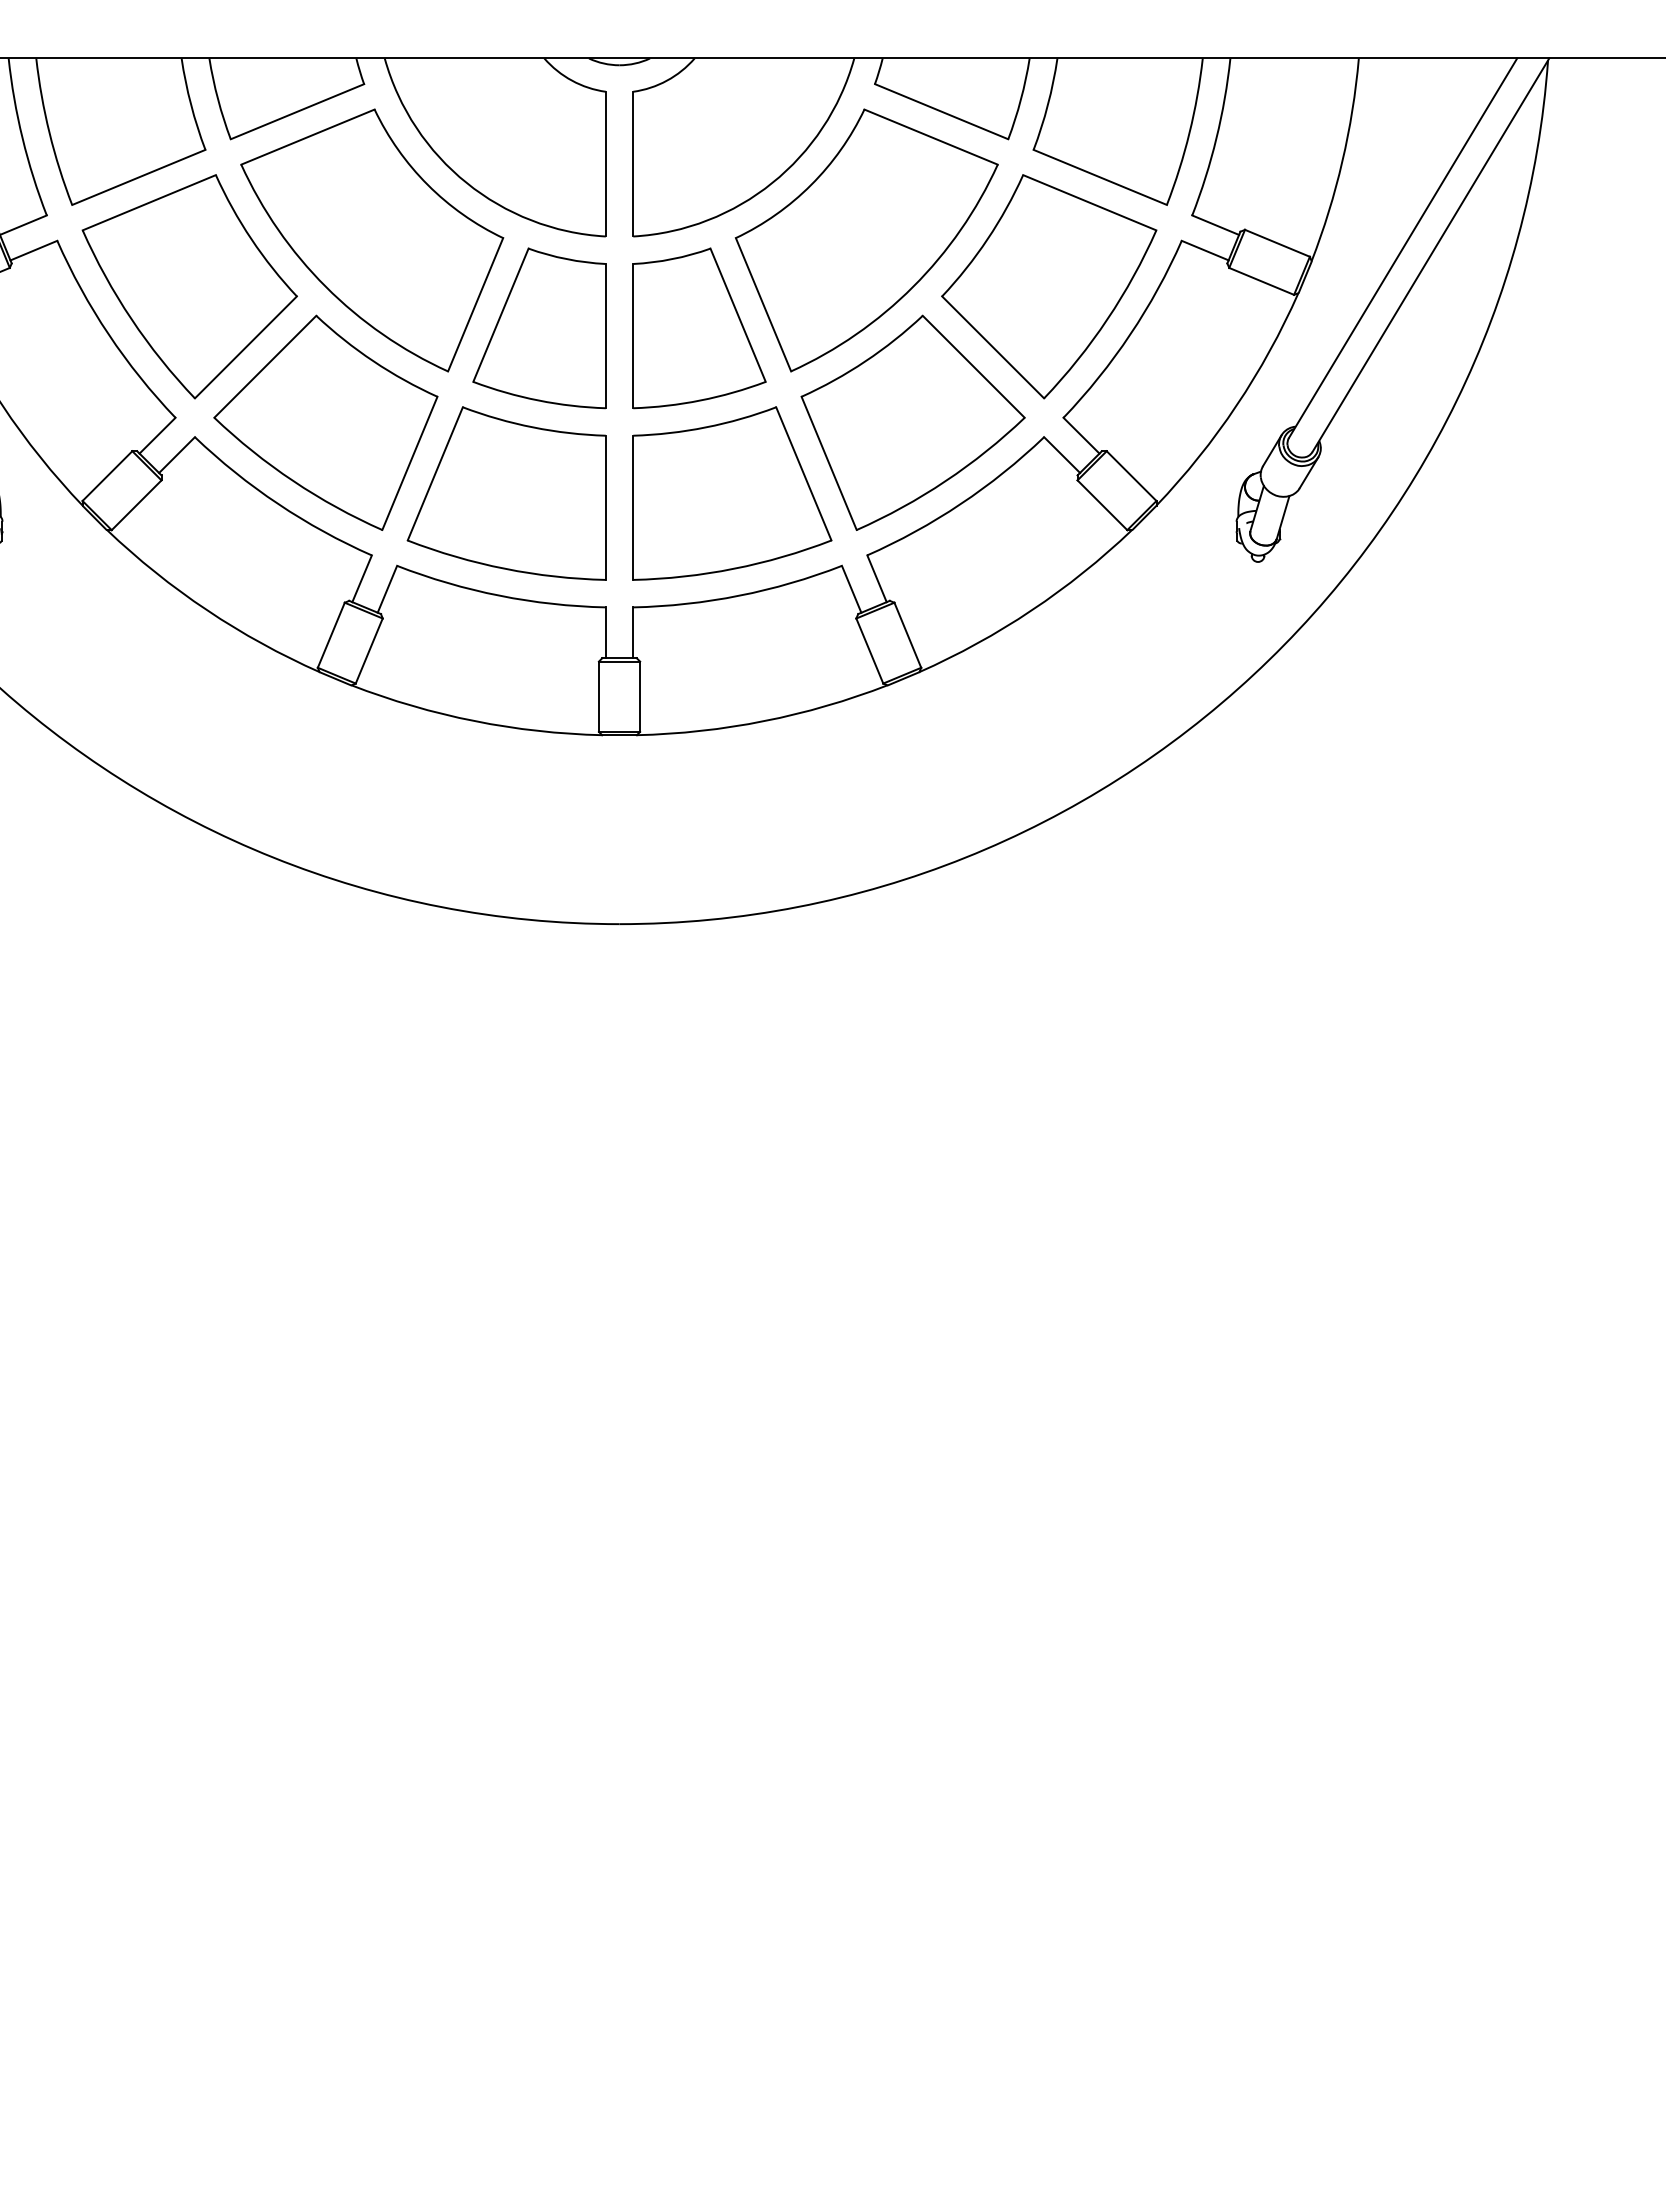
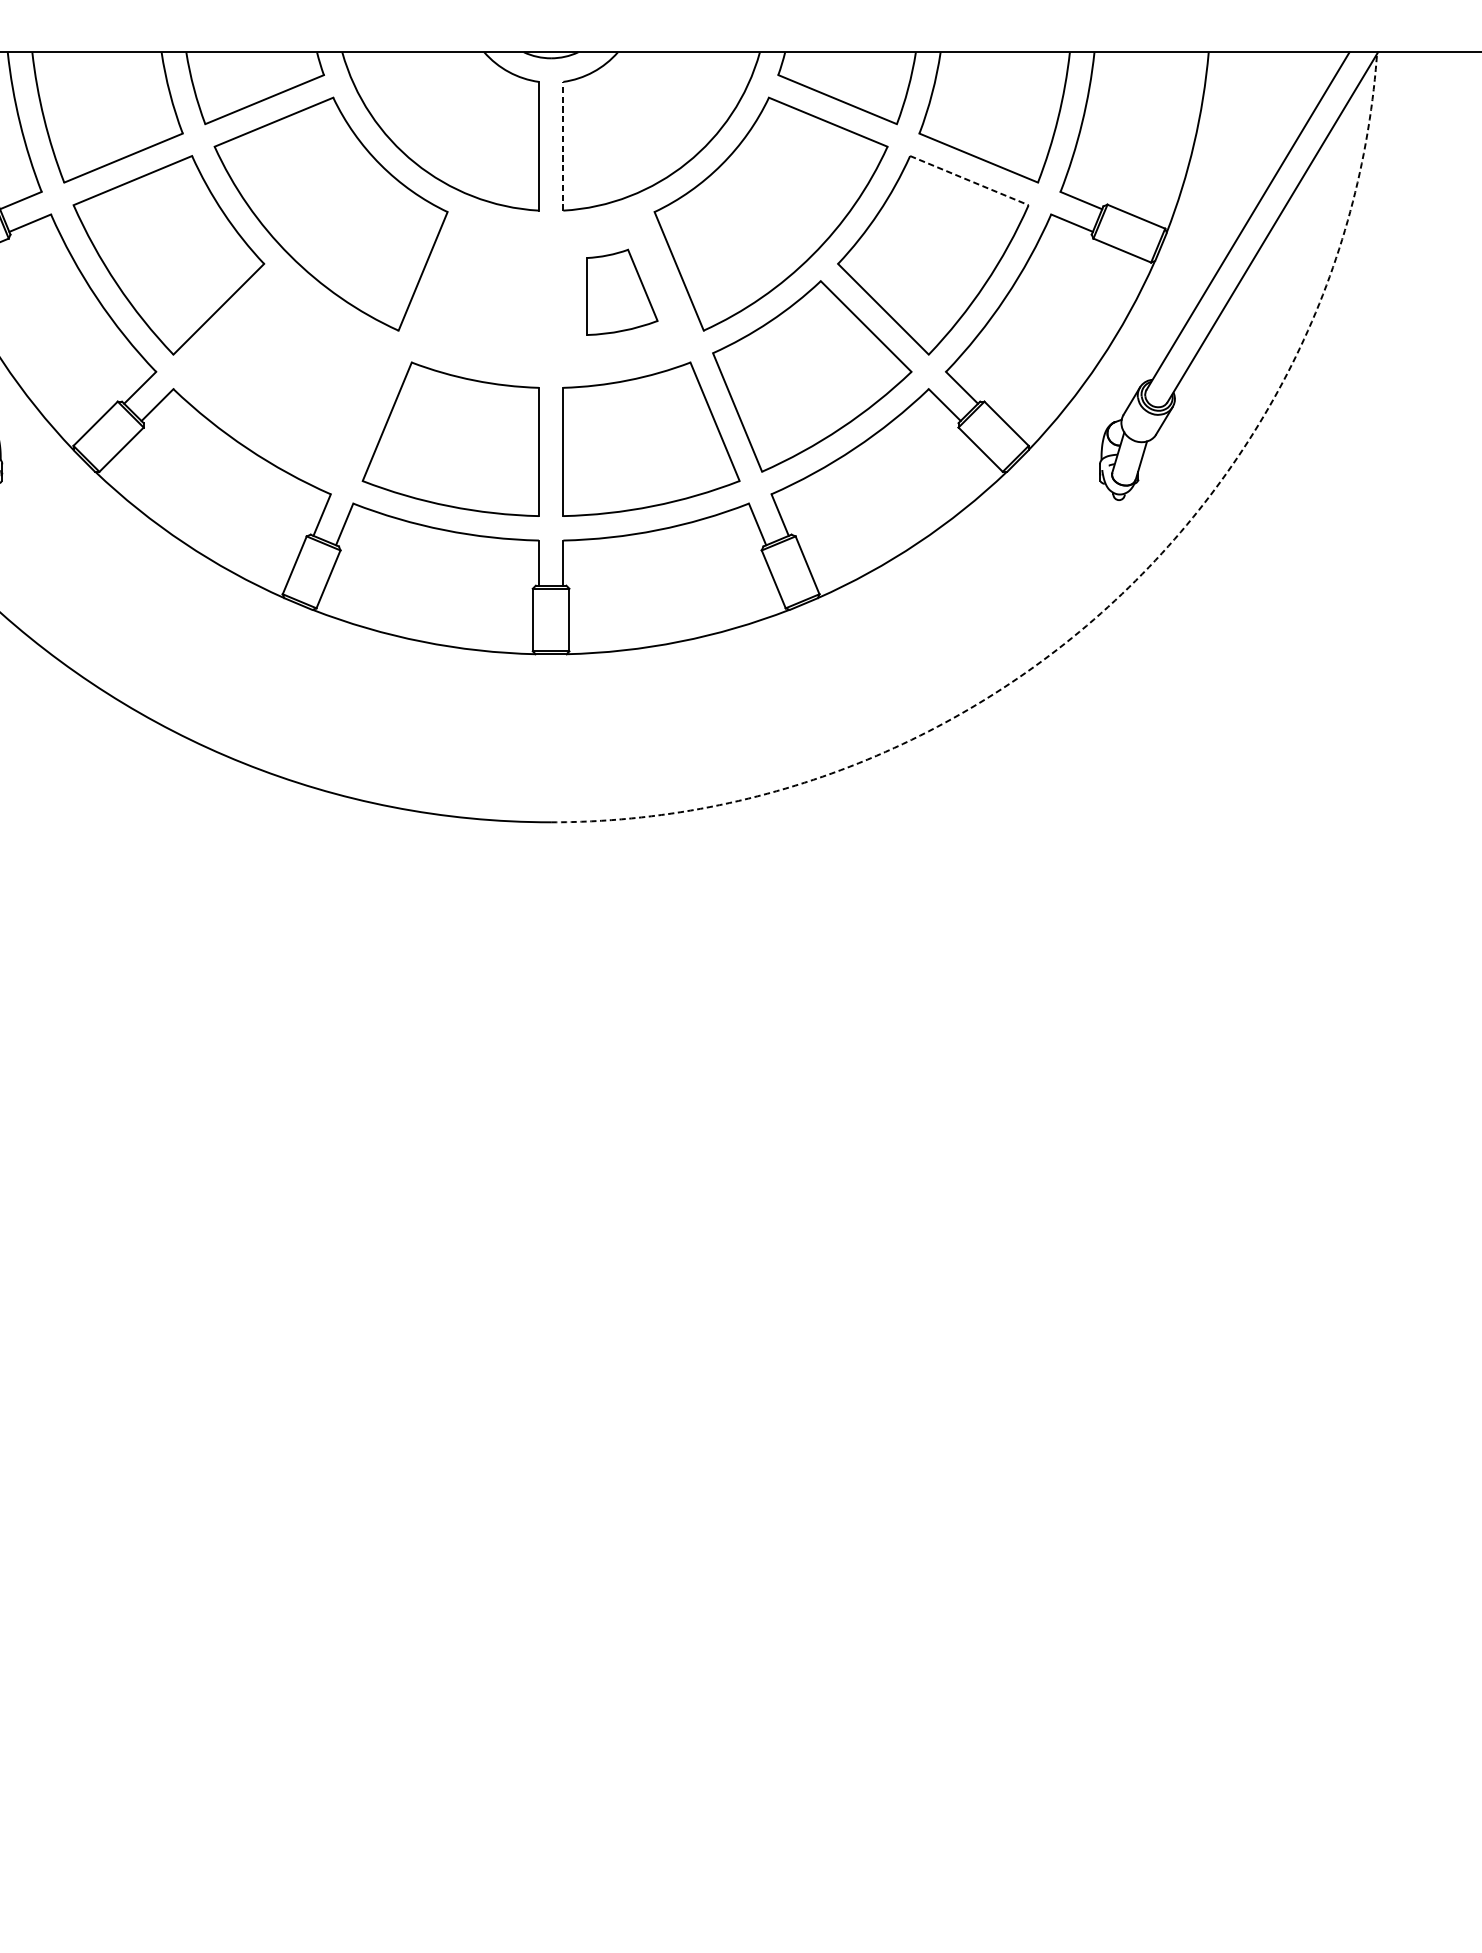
line: (633, 163) -> (563, 145), solid -> dashed
line: (1090, 202) -> (970, 180), solid -> dashed
part: (539, 328) -> (479, 292), removed
part: (699, 328) -> (622, 292), size x0.6
part: (325, 422) -> (289, 376), removed
arc: (1253, 674) -> (1115, 600), solid -> dashed

